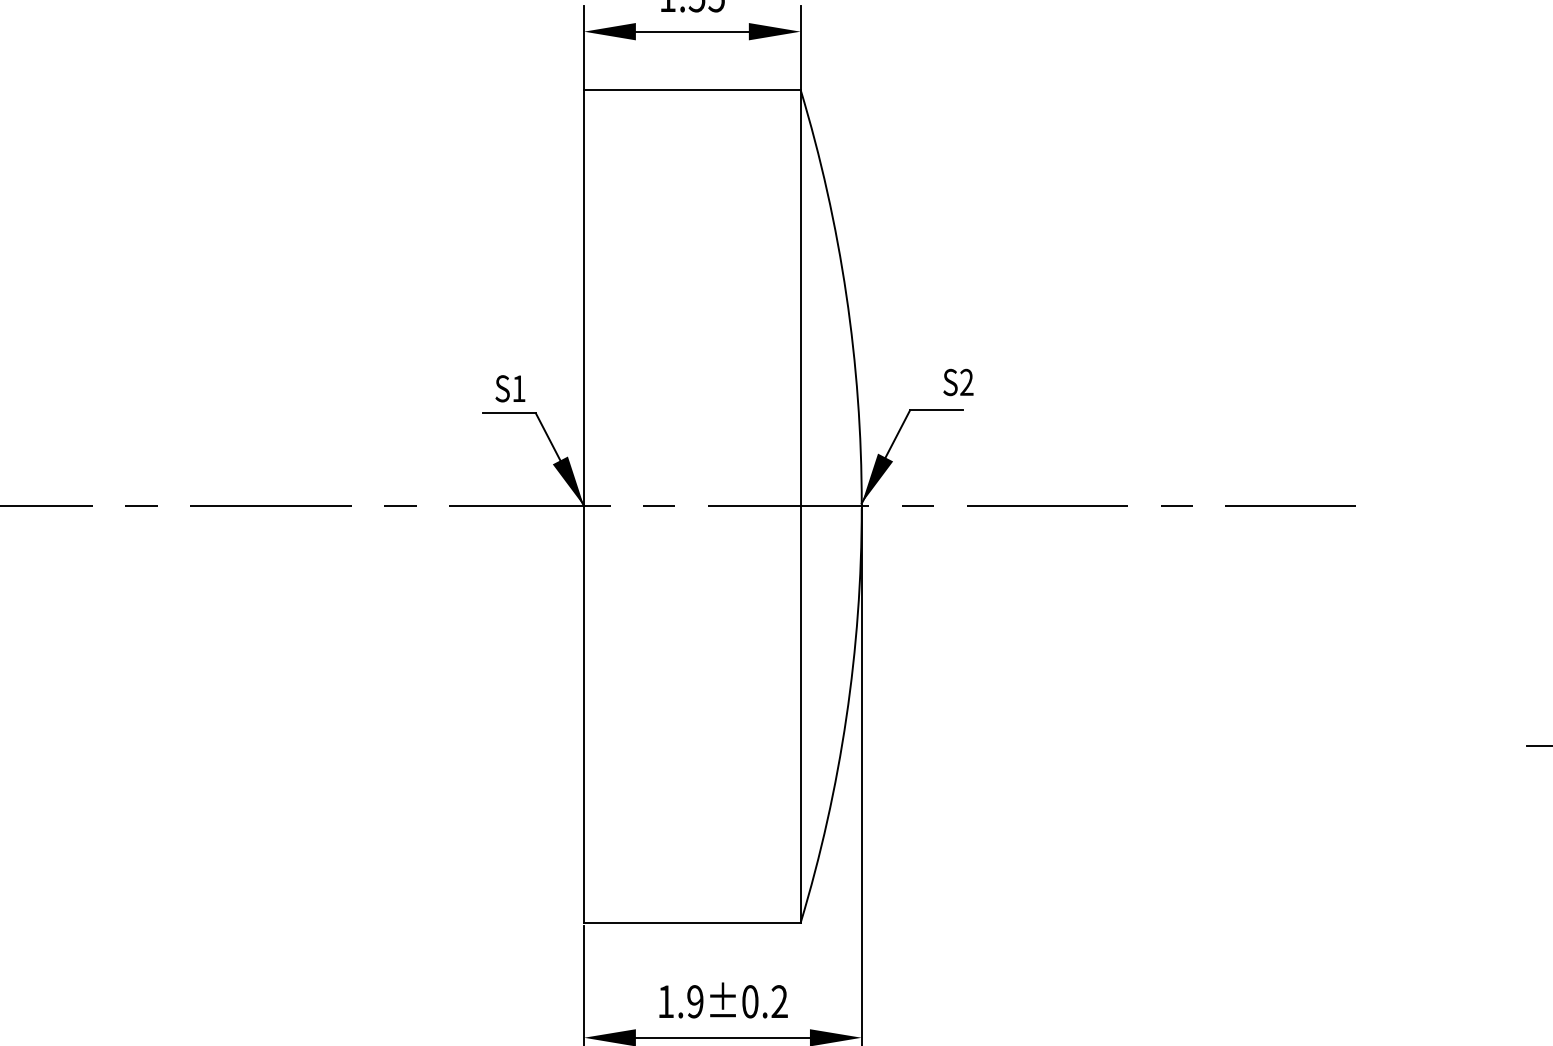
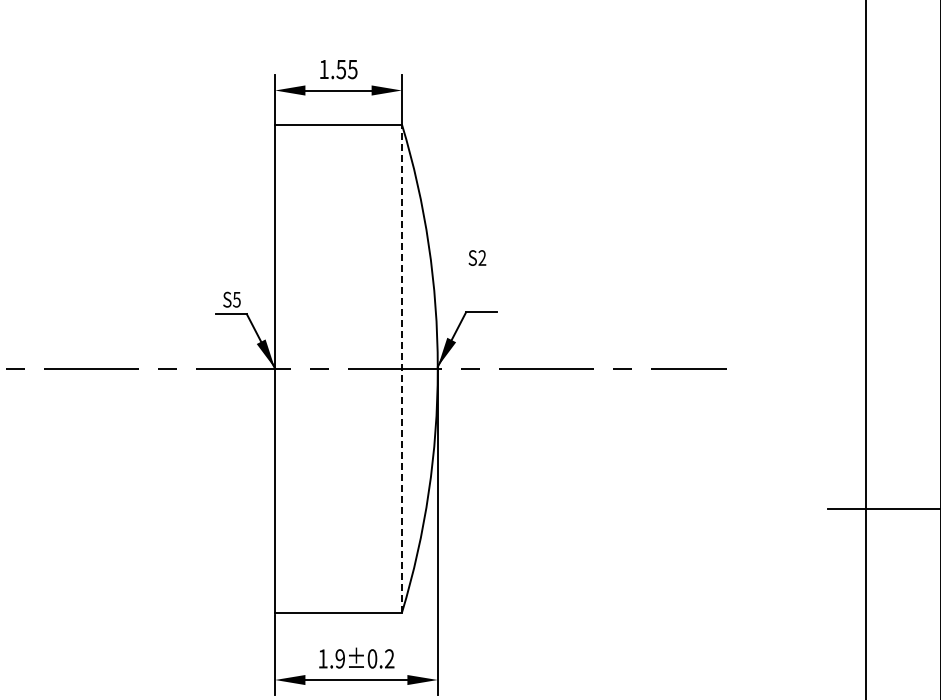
text: (958, 381) -> (477, 257), moved
text: (518, 388) -> (236, 299), S1 -> S5
line: (799, 506) -> (401, 368), solid -> dashed

